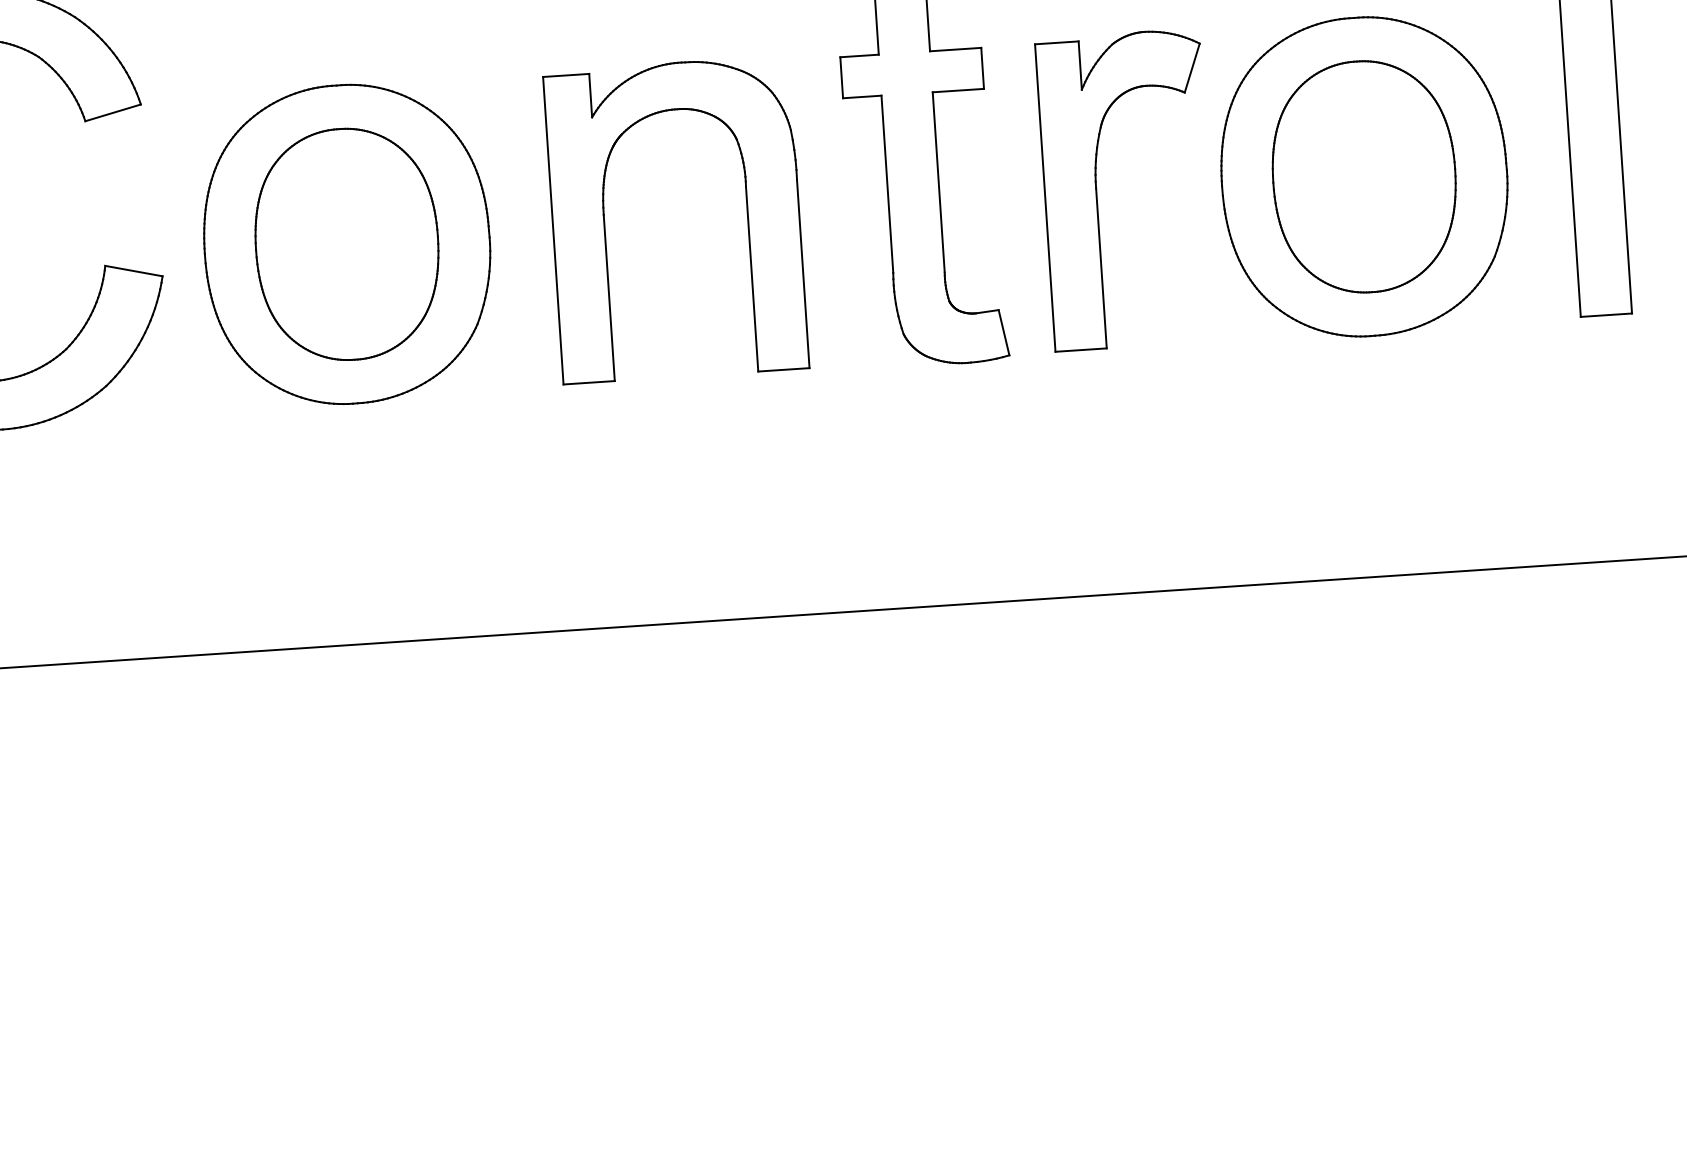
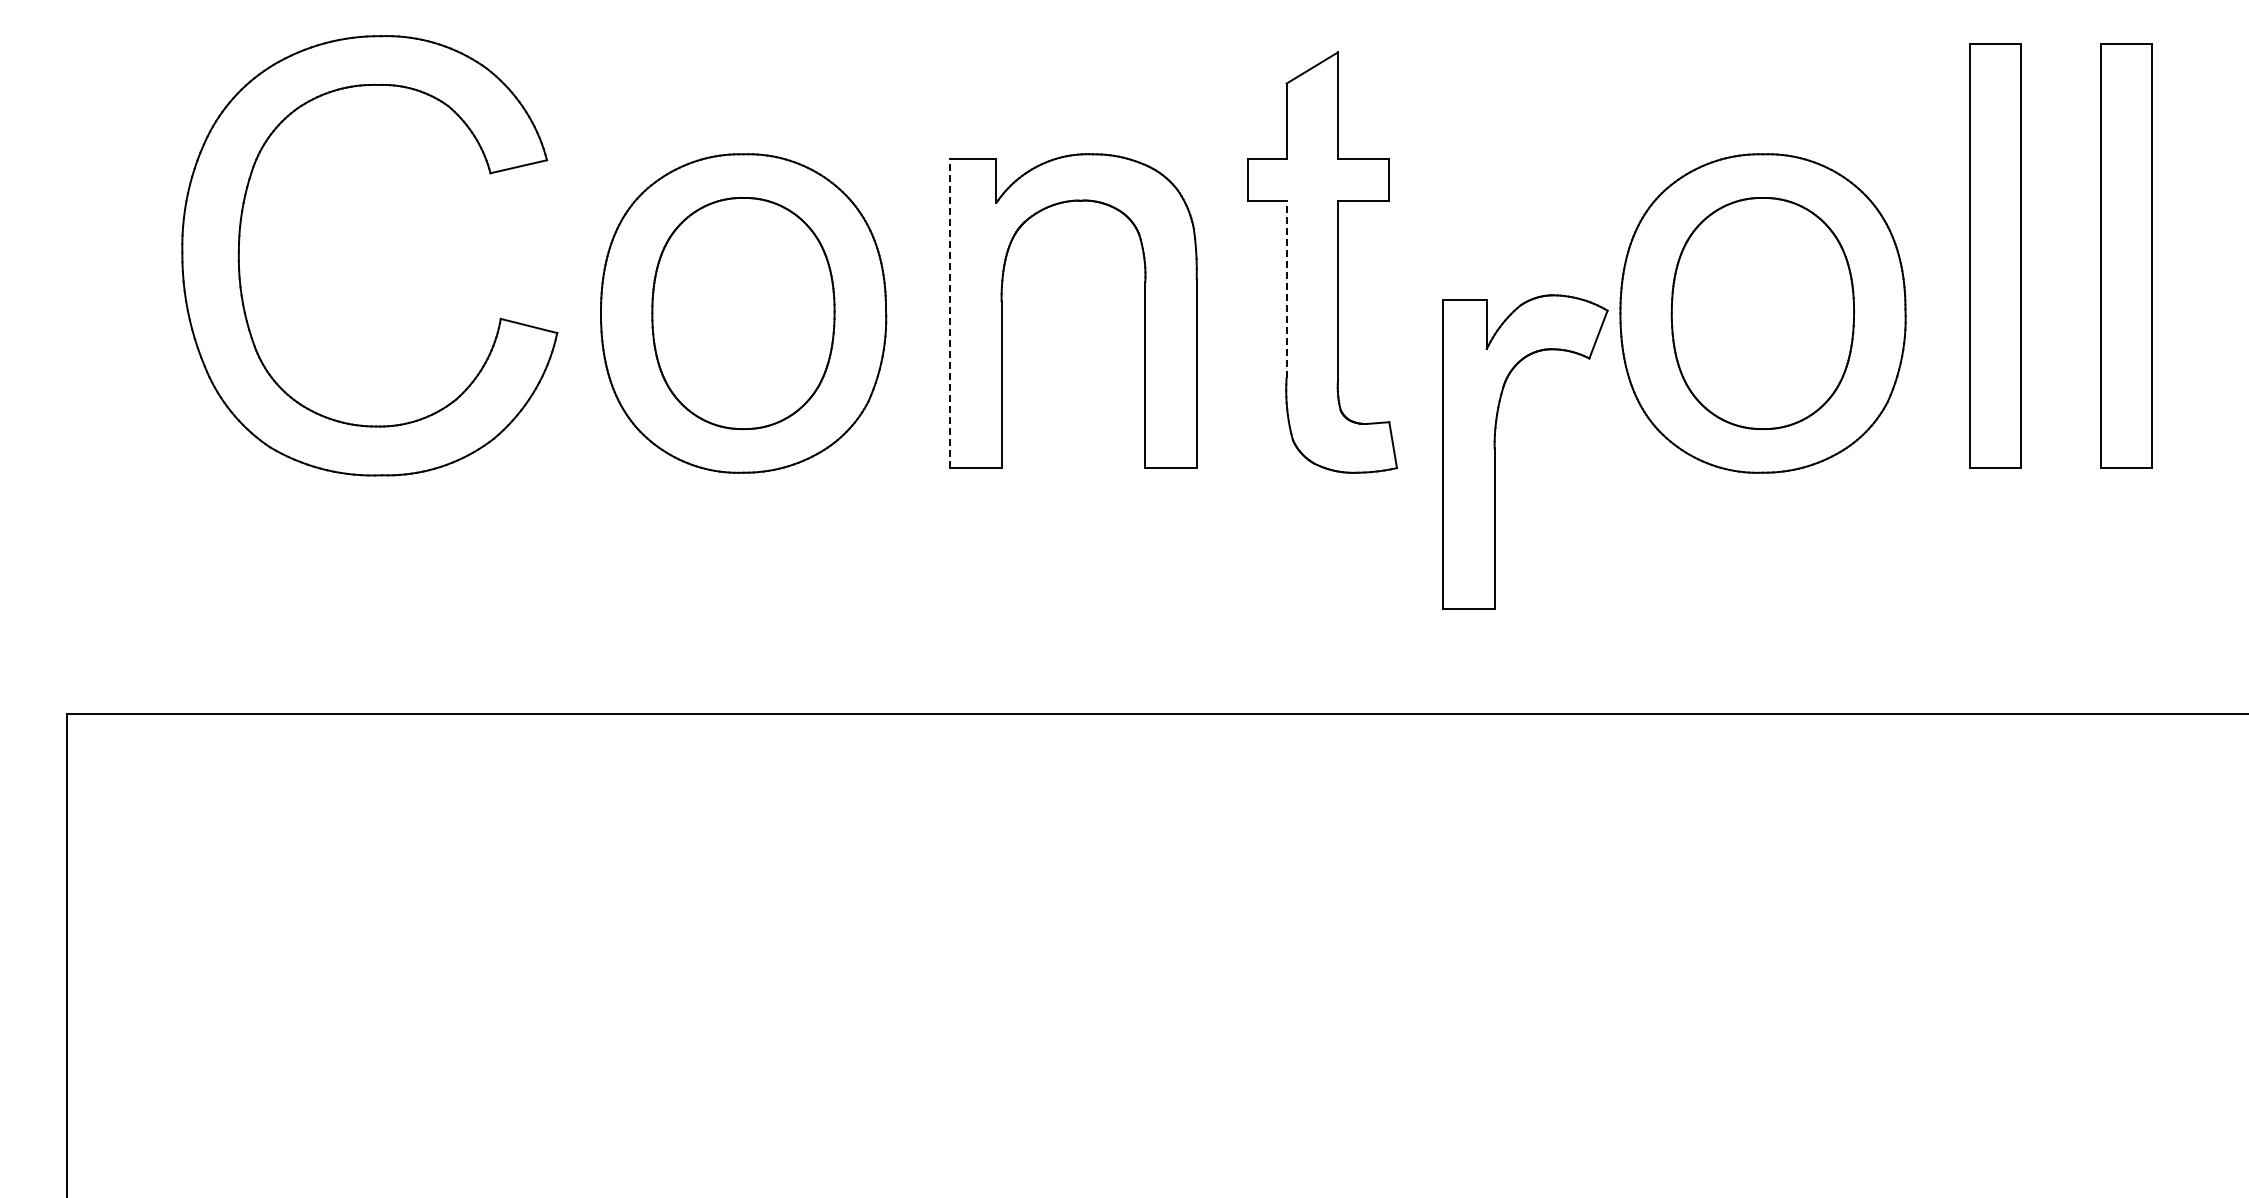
line: (887, 184) -> (1286, 289), solid -> dashed
part: (1097, 191) -> (1495, 451), moved
line: (553, 230) -> (950, 313), solid -> dashed

